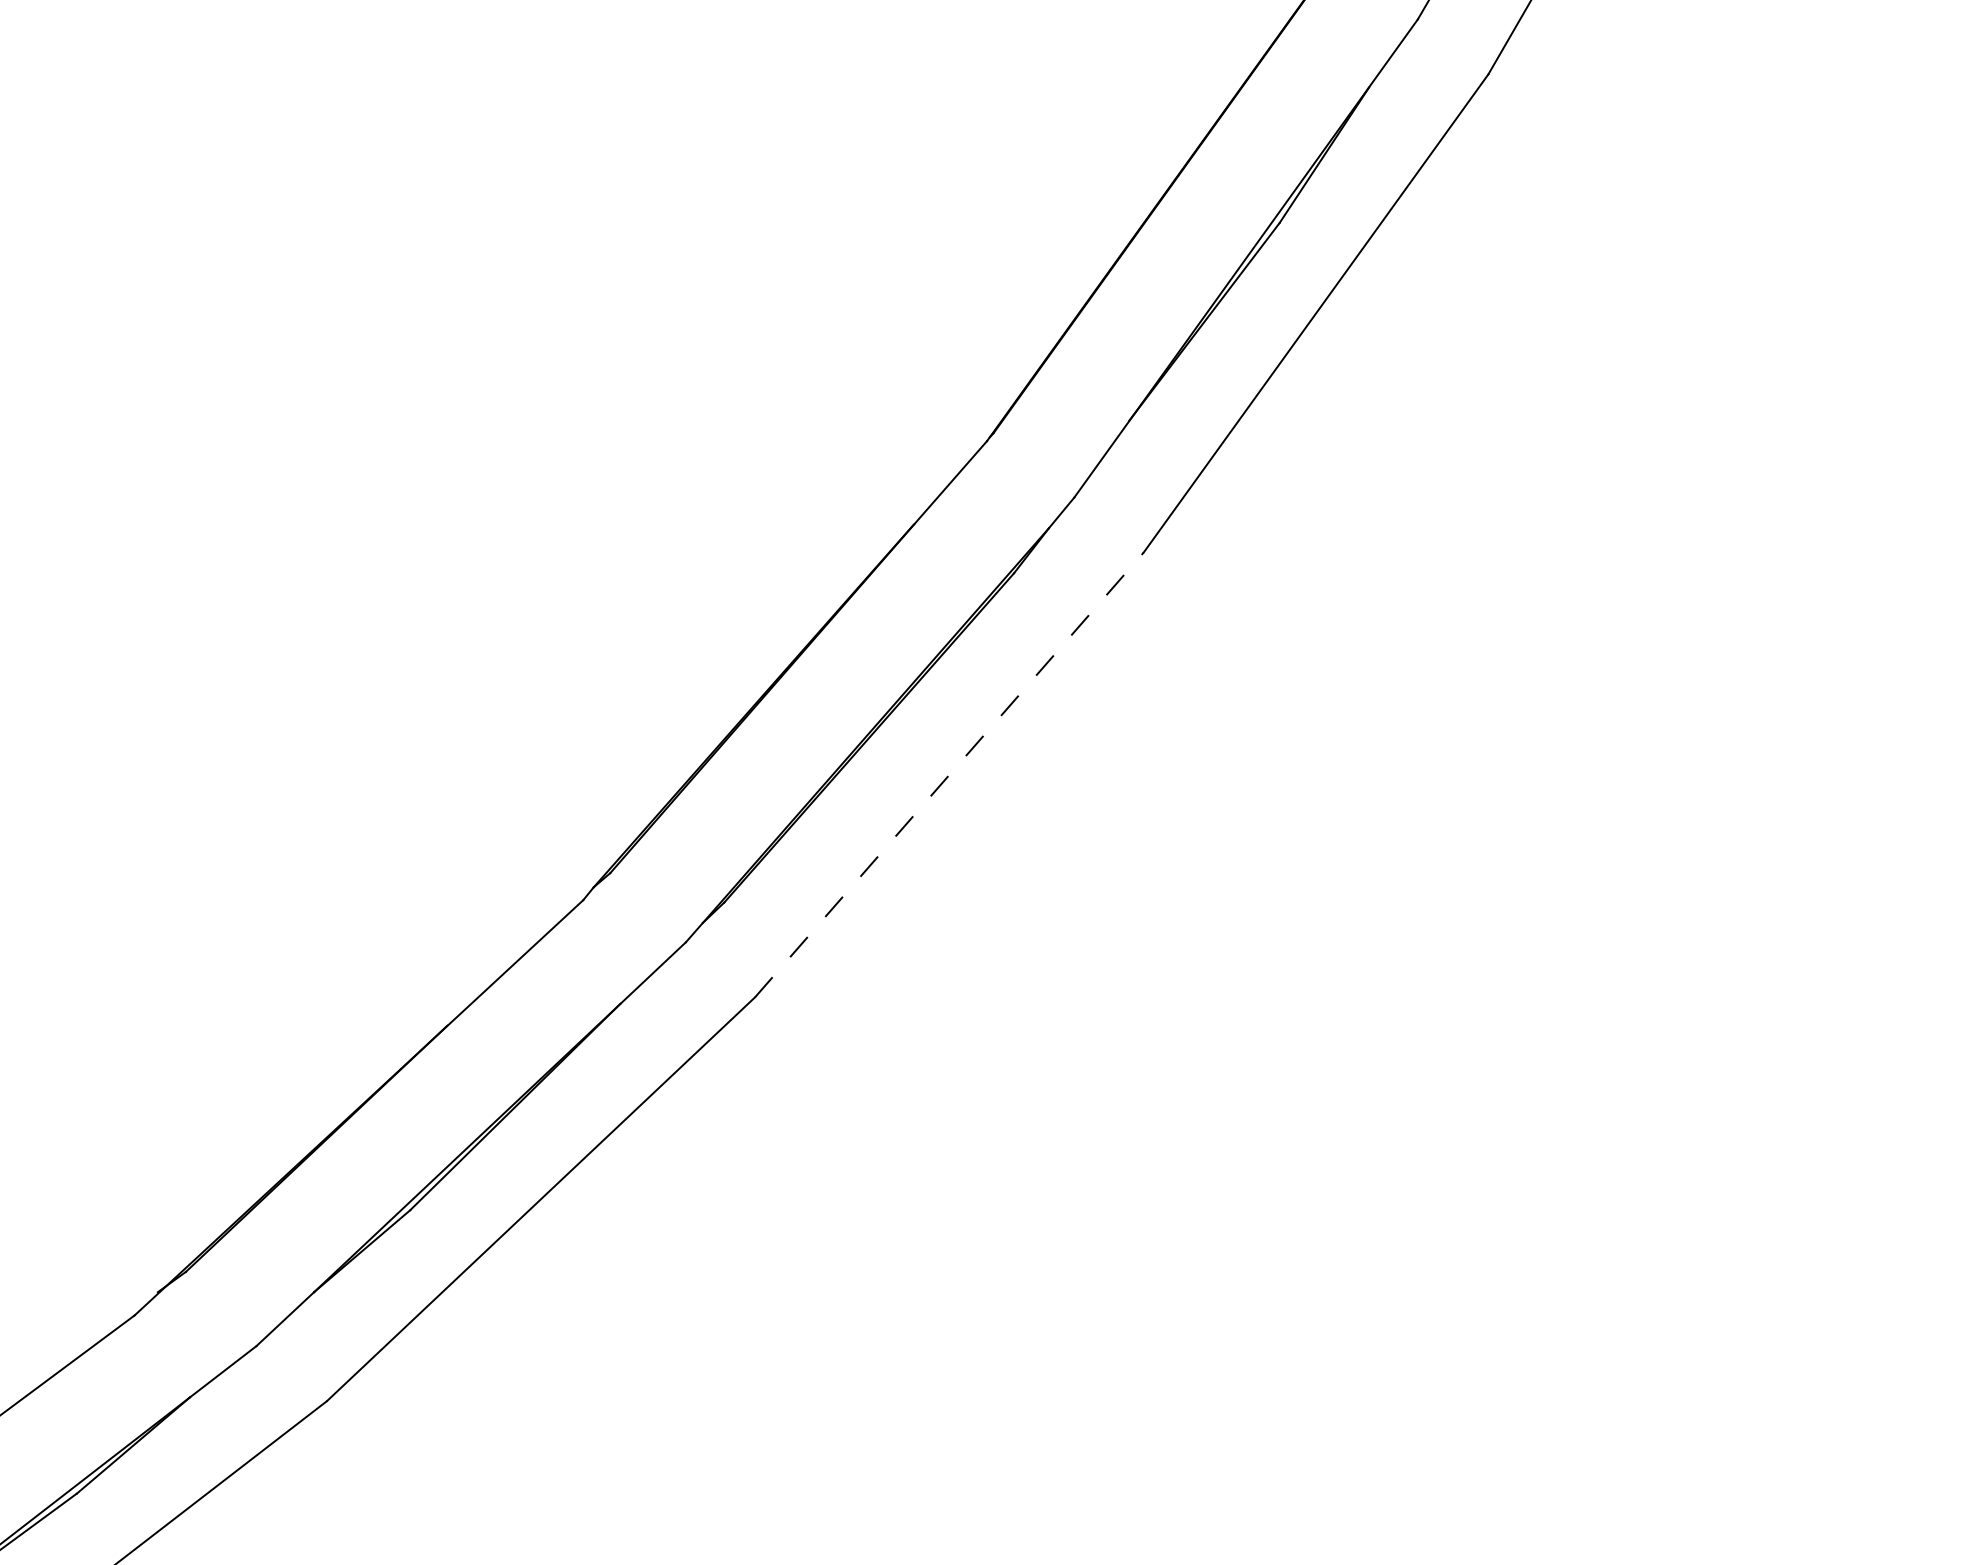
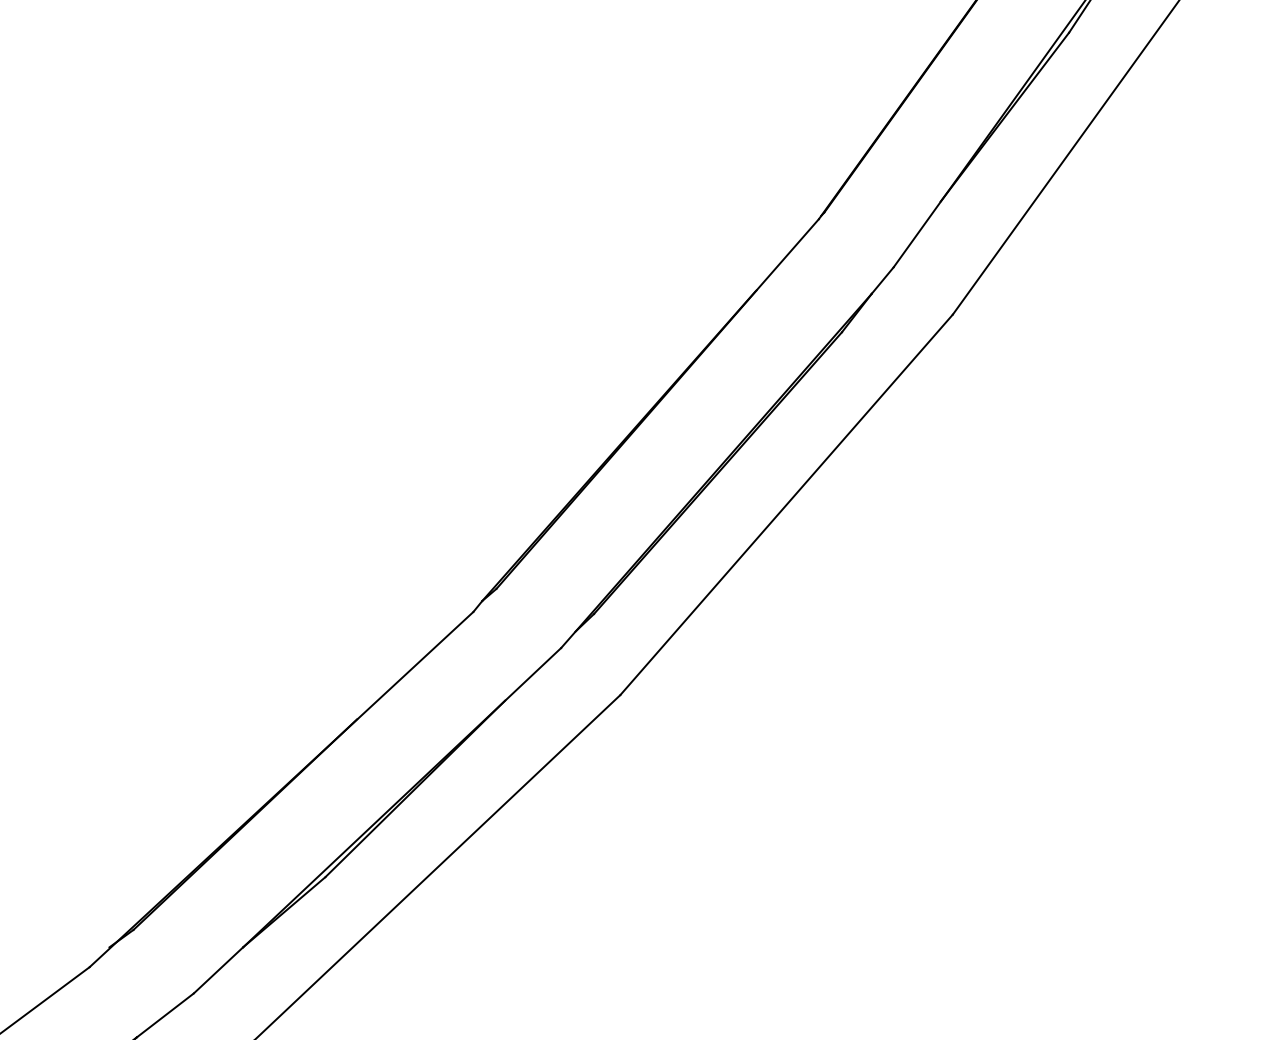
line: (949, 774) -> (786, 504), dashed -> solid

